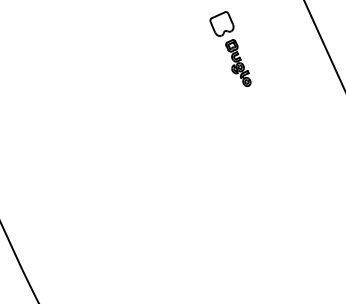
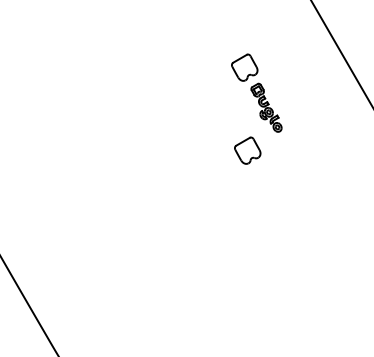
part: (217, 100) -> (247, 150), added

